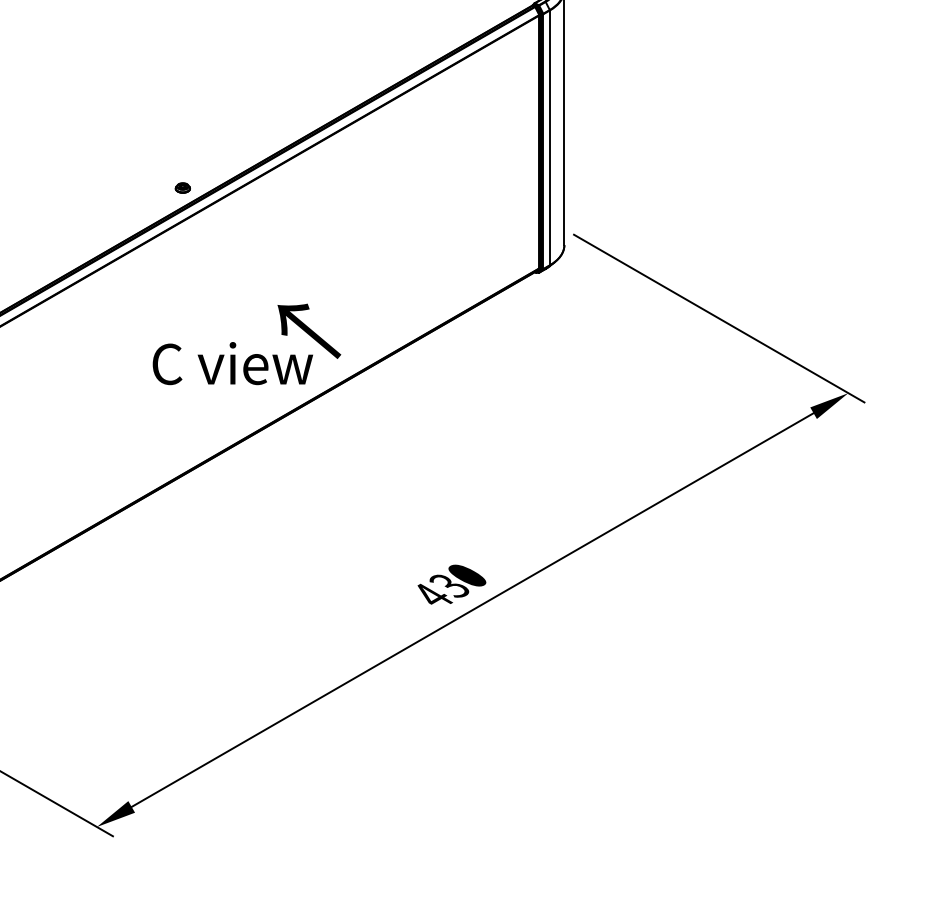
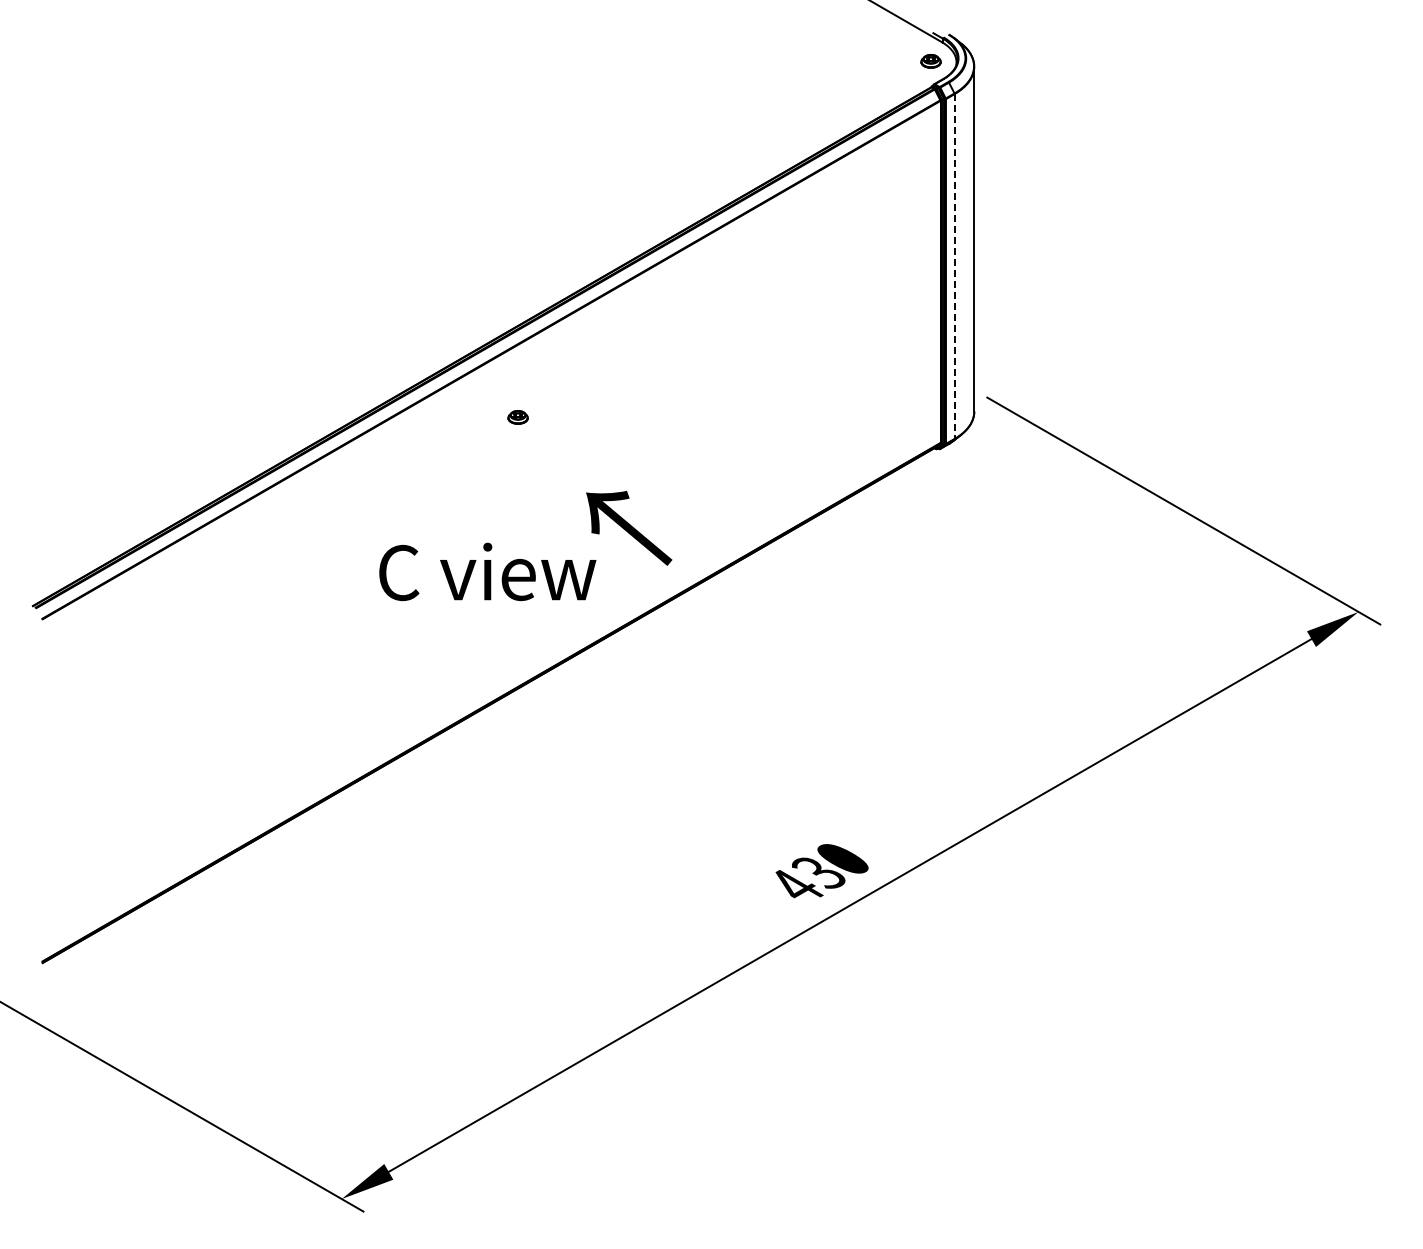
line: (549, 138) -> (954, 267), solid -> dashed
part: (182, 188) -> (517, 417), moved
text: (232, 363) -> (487, 571), moved

